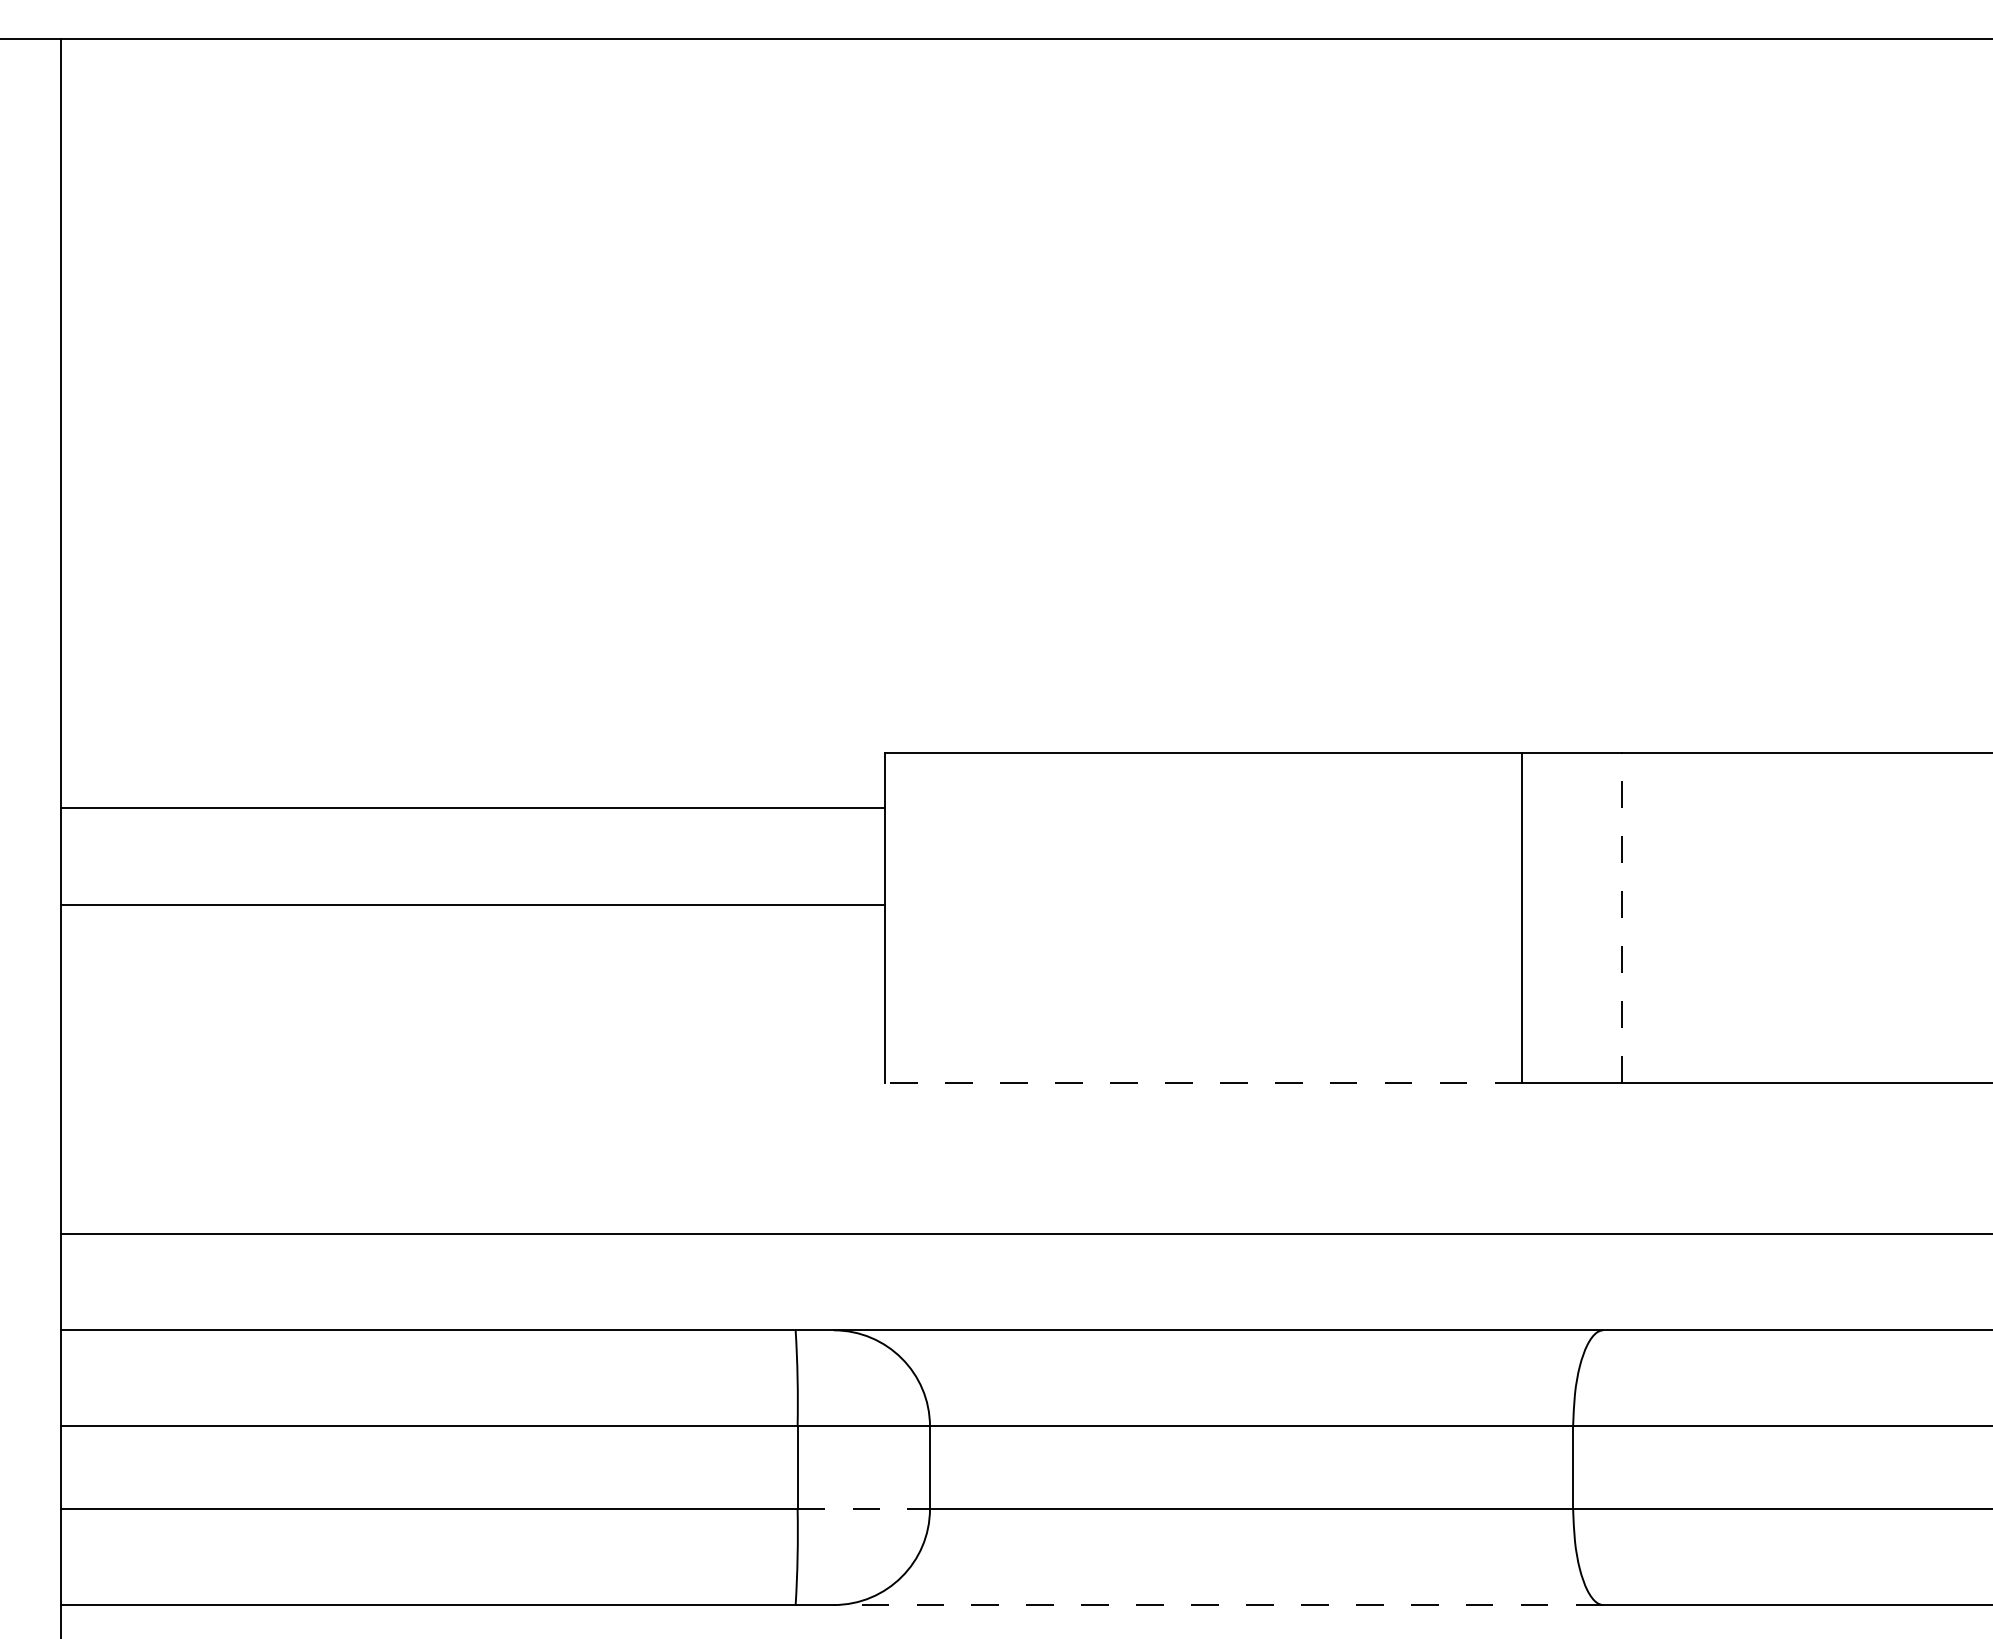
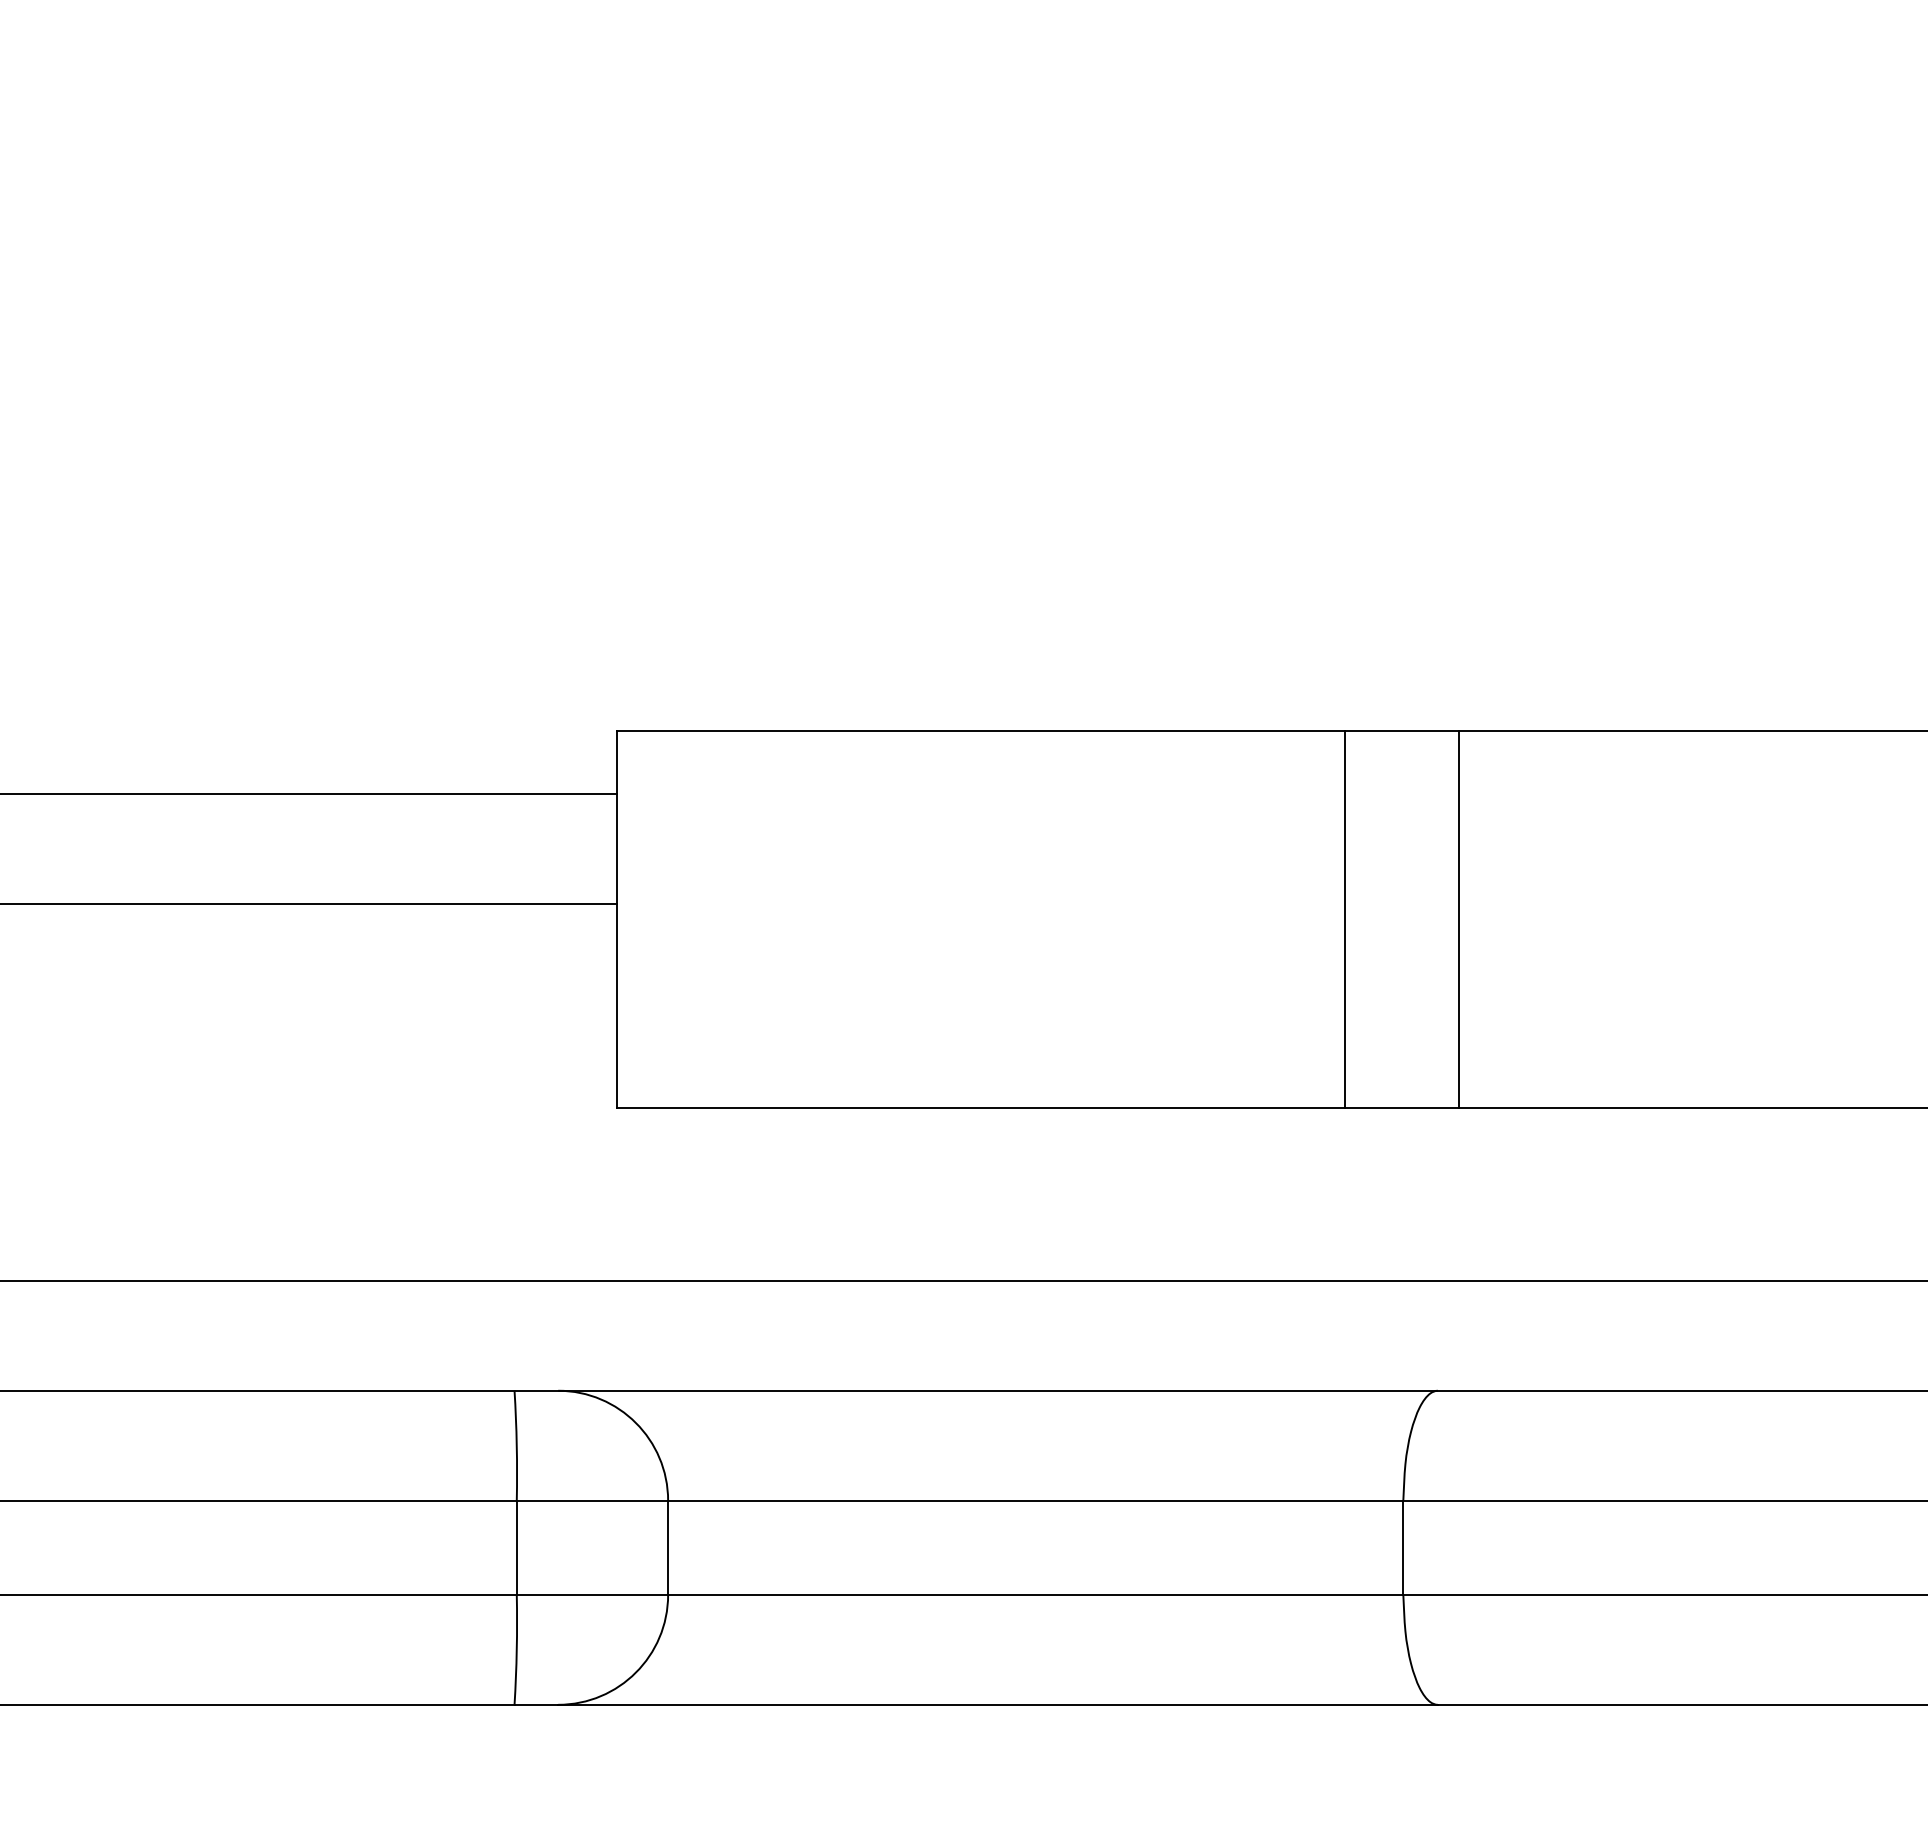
line: (1622, 918) -> (1459, 919), dashed -> solid
line: (1203, 1083) -> (980, 1108), dashed -> solid
line: (864, 1508) -> (593, 1594), dashed -> solid
line: (1218, 1605) -> (997, 1705), dashed -> solid

